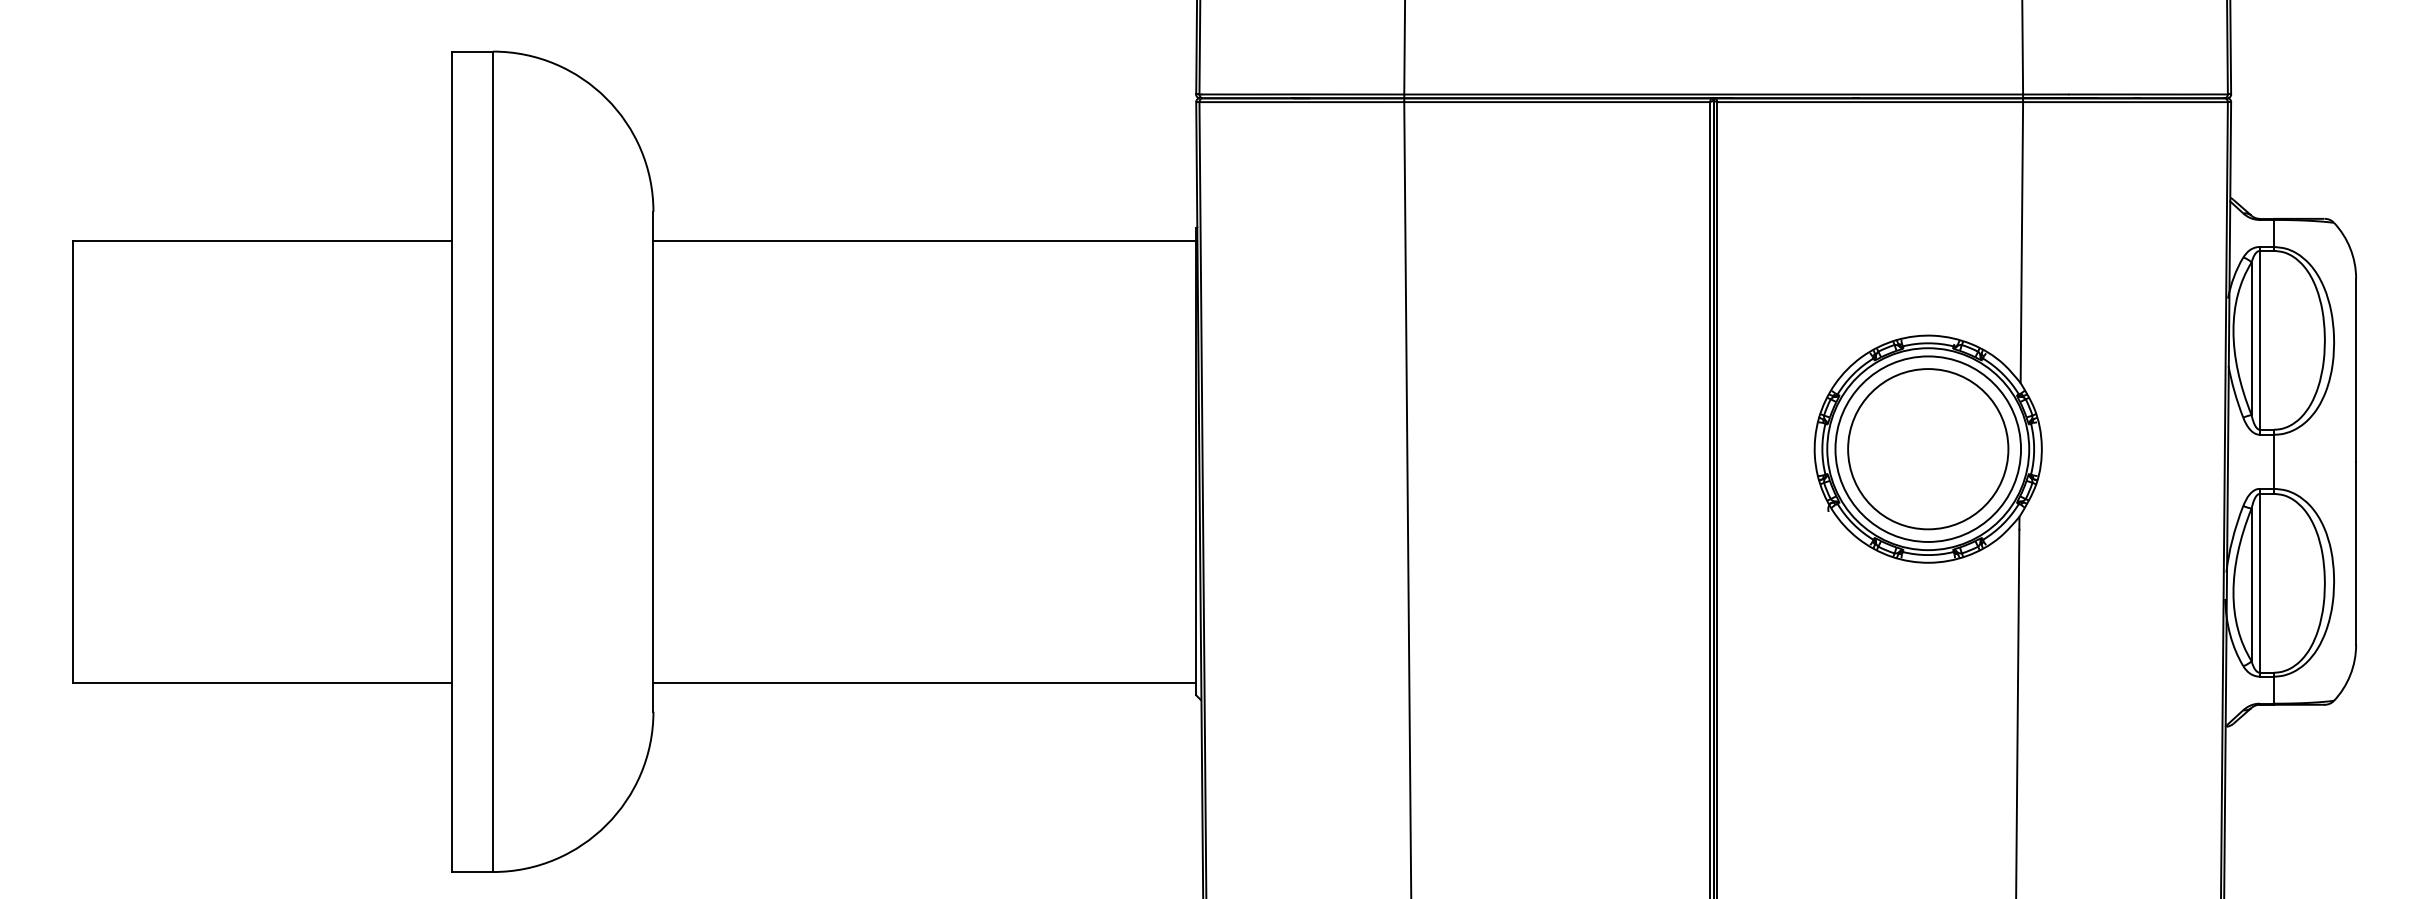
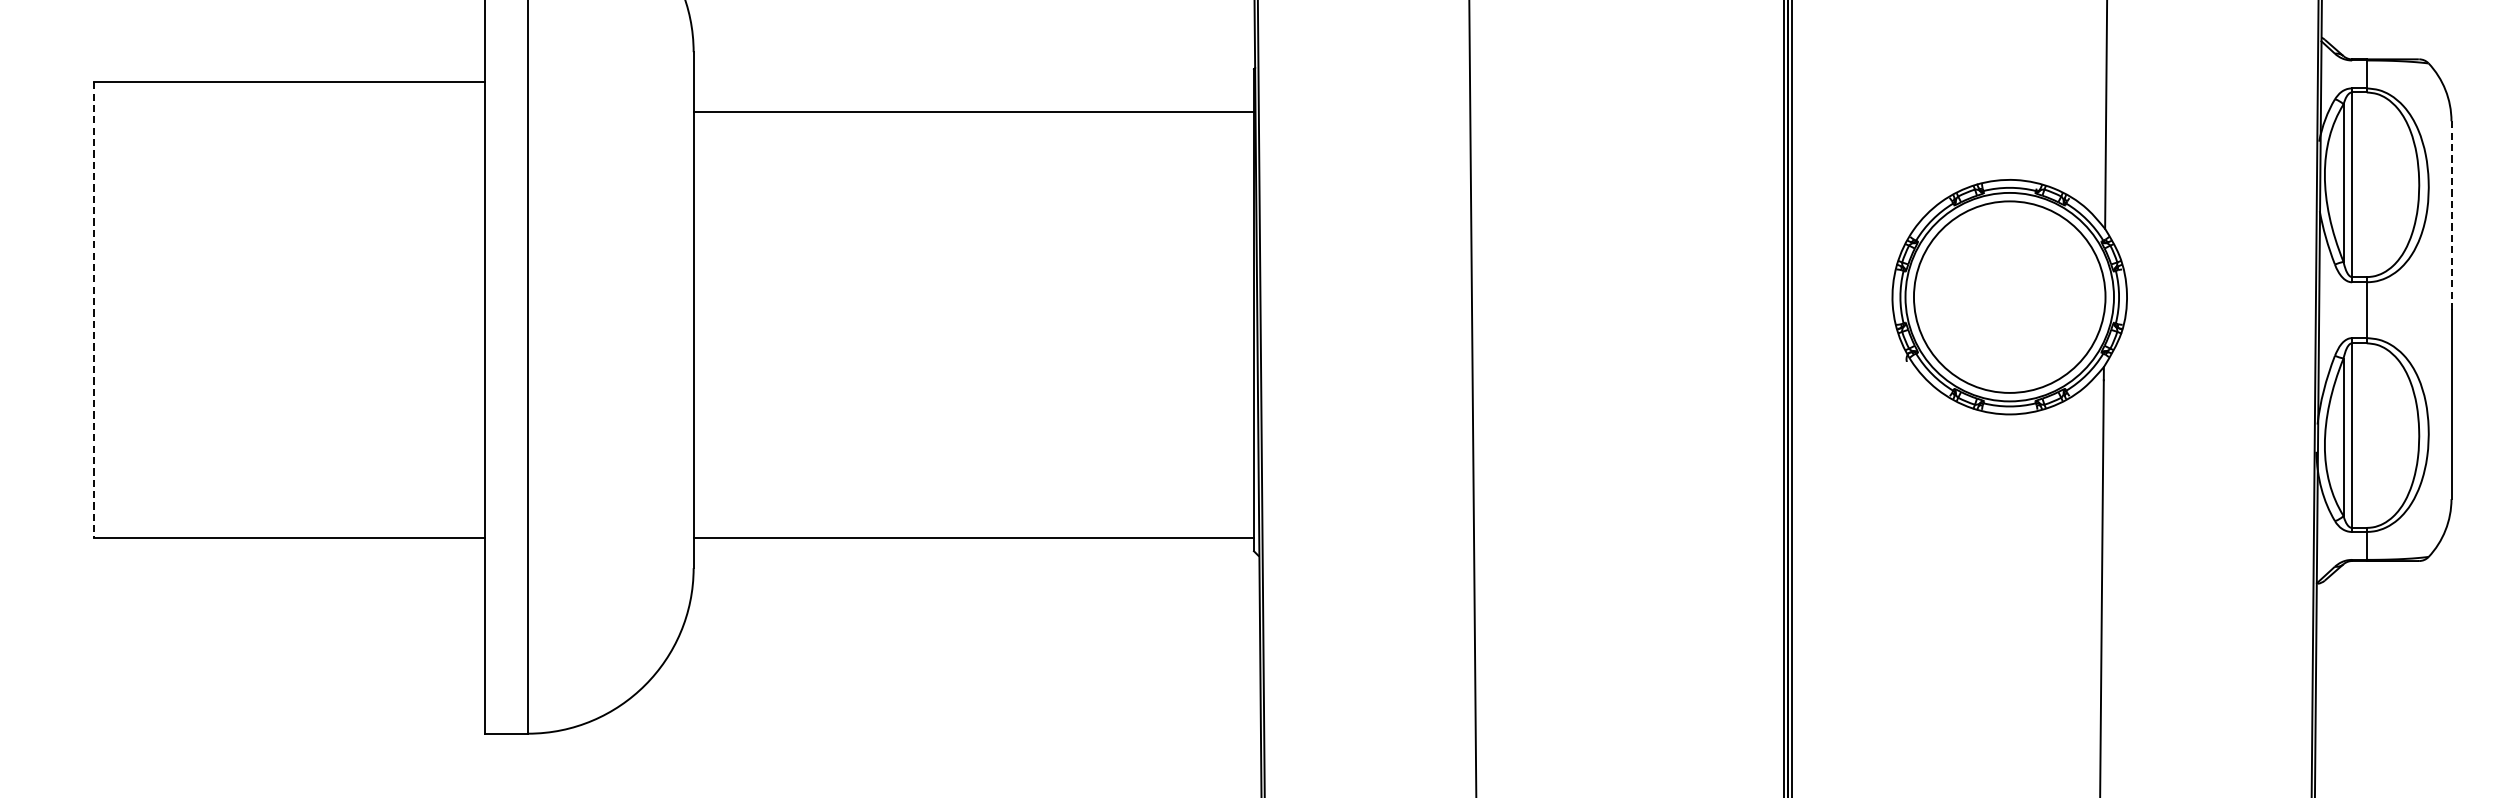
line: (924, 240) -> (973, 111), moved
line: (2356, 370) -> (2451, 215), solid -> dashed
circle: (1928, 449) -> (2009, 297), removed
line: (72, 461) -> (93, 309), solid -> dashed

